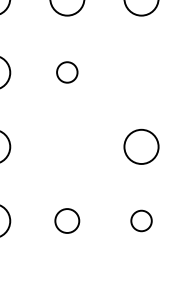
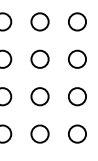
circle: (66, 71) -> (39, 58), size x1.67
circle: (141, 71) -> (77, 58), added
circle: (66, 146) -> (39, 96), added
circle: (66, 219) -> (39, 133), size x1.43
circle: (141, 219) -> (77, 133), size x1.67

